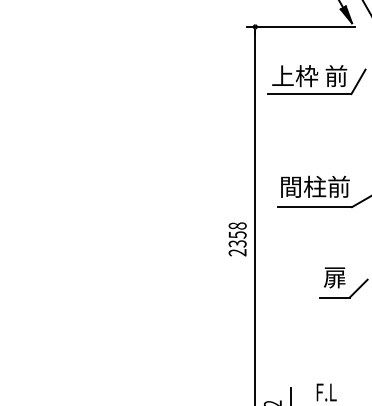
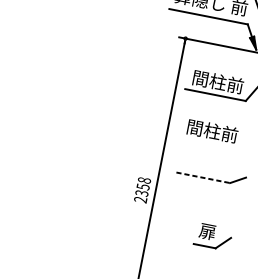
text: (309, 76) -> (217, 82), 上枠 前 -> 間柱前
text: (315, 186) -> (212, 131), moved
line: (315, 207) -> (203, 178), solid -> dashed

